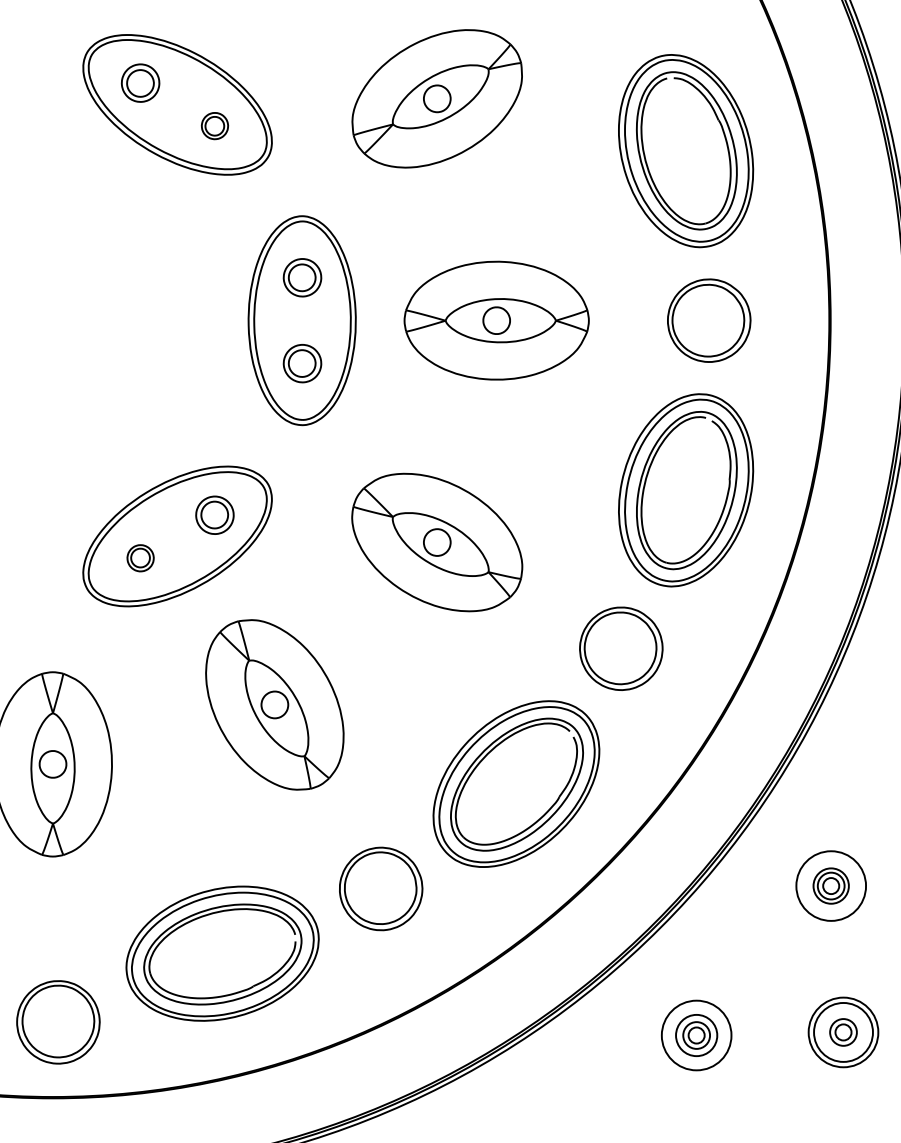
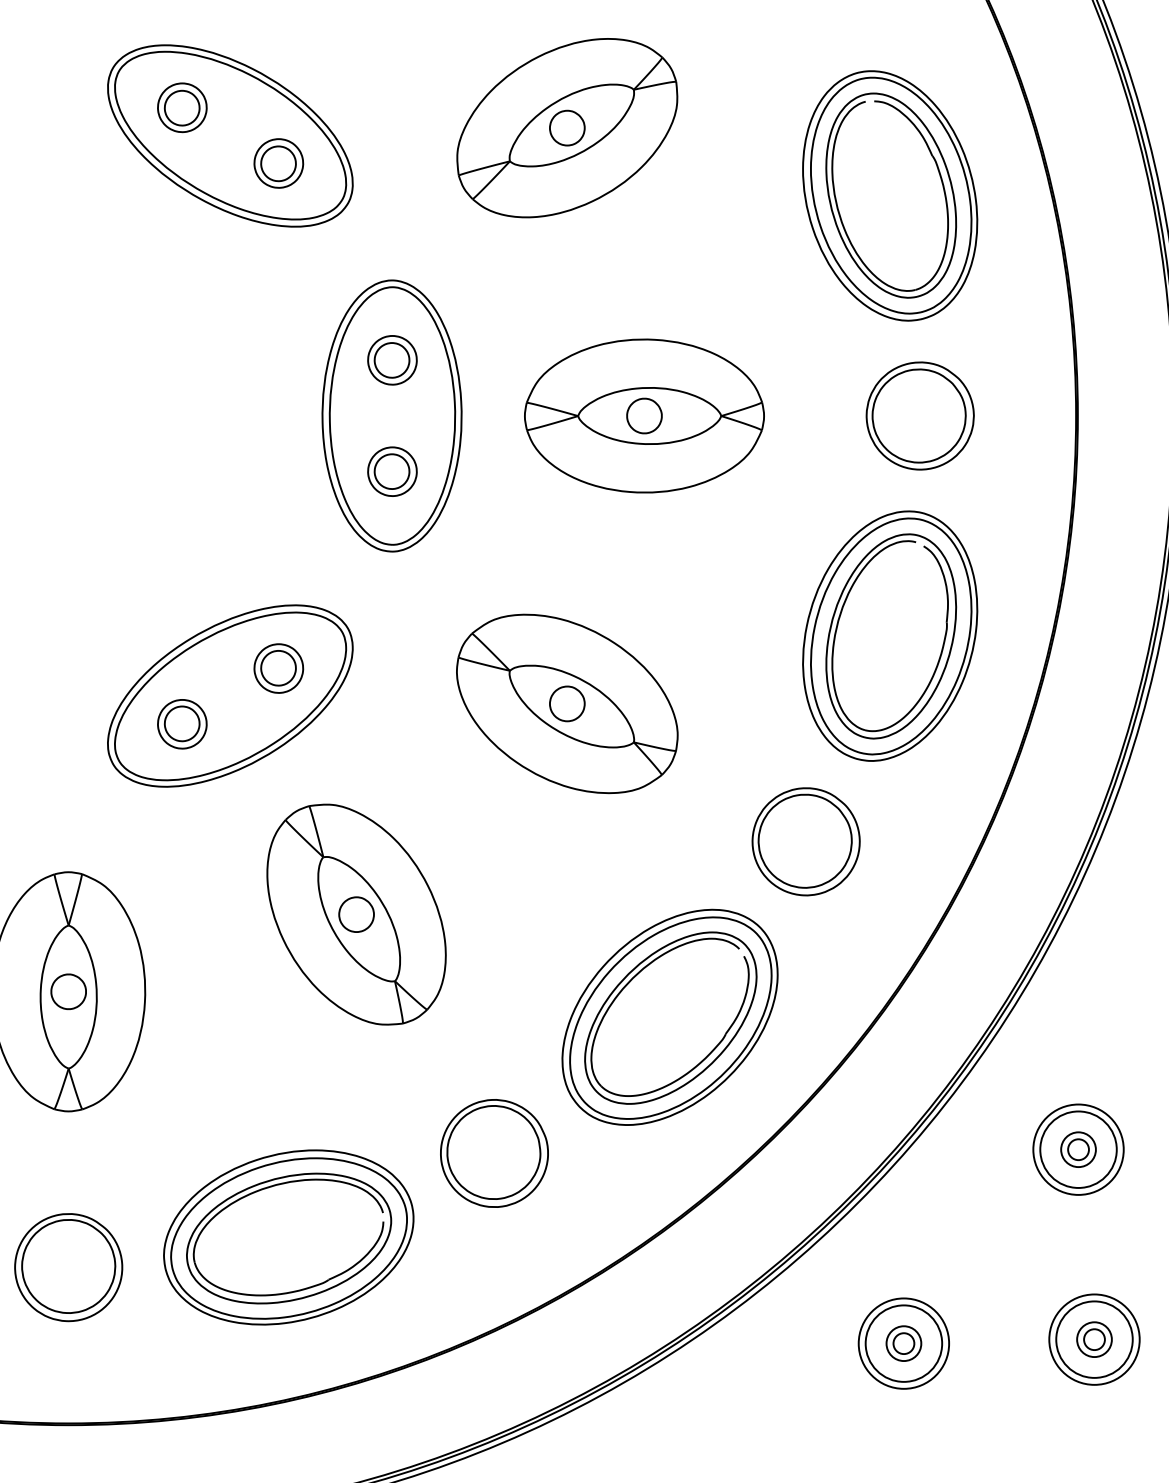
part: (214, 126) -> (278, 163), size x1.43
part: (140, 558) -> (182, 724), size x1.43
circle: (831, 885) -> (1078, 1149), size x1.67
part: (58, 1022) -> (68, 1267), moved
circle: (696, 1035) -> (903, 1343), size x1.43

